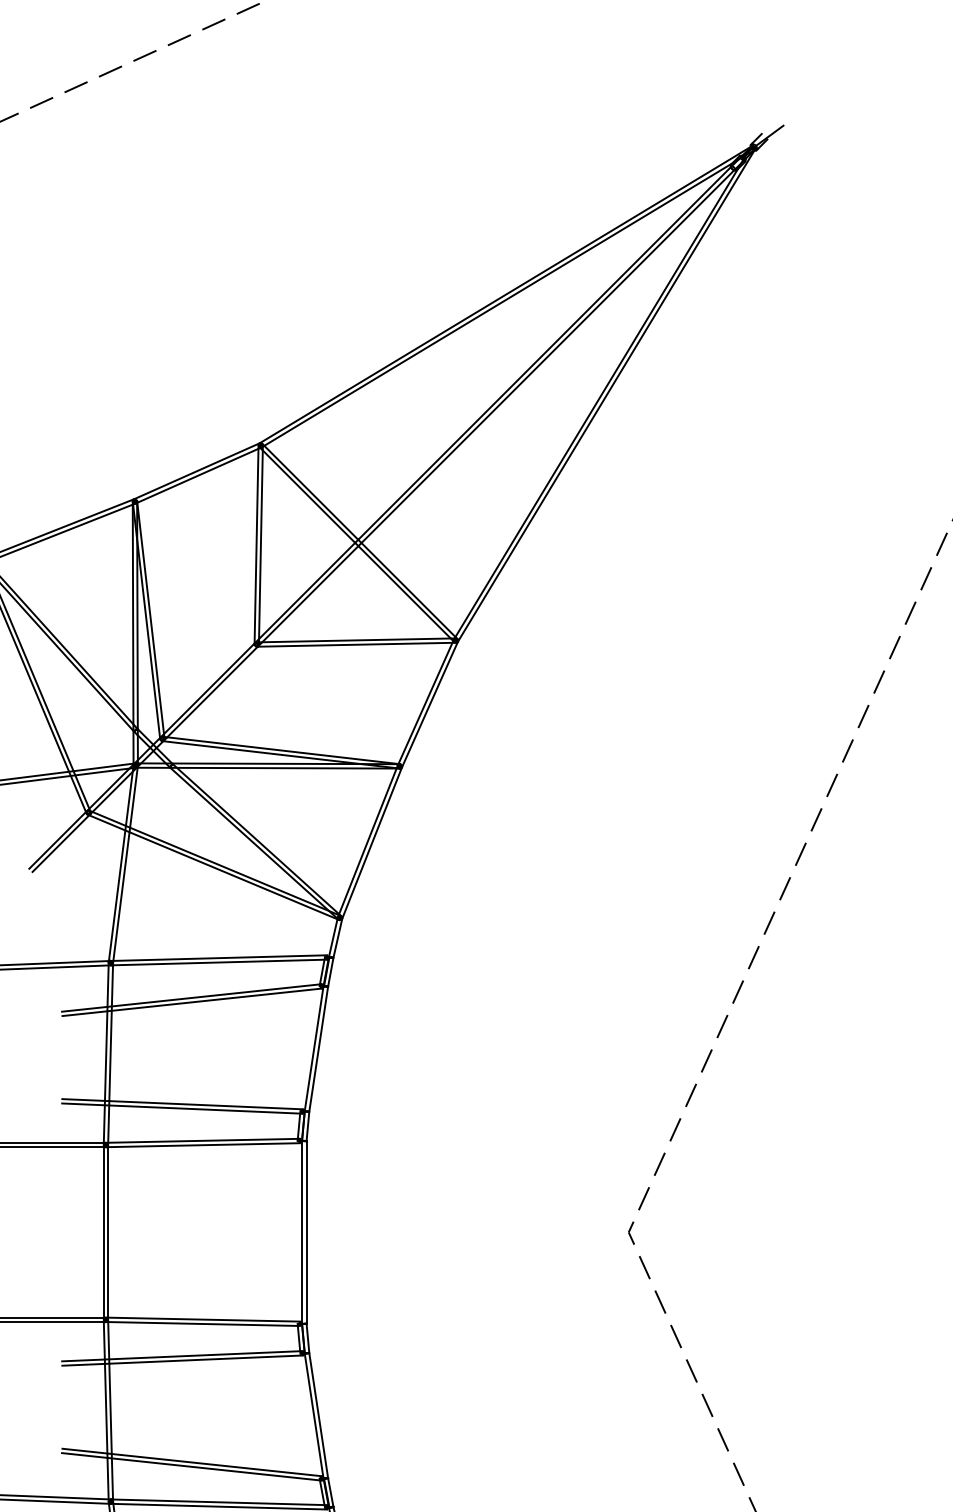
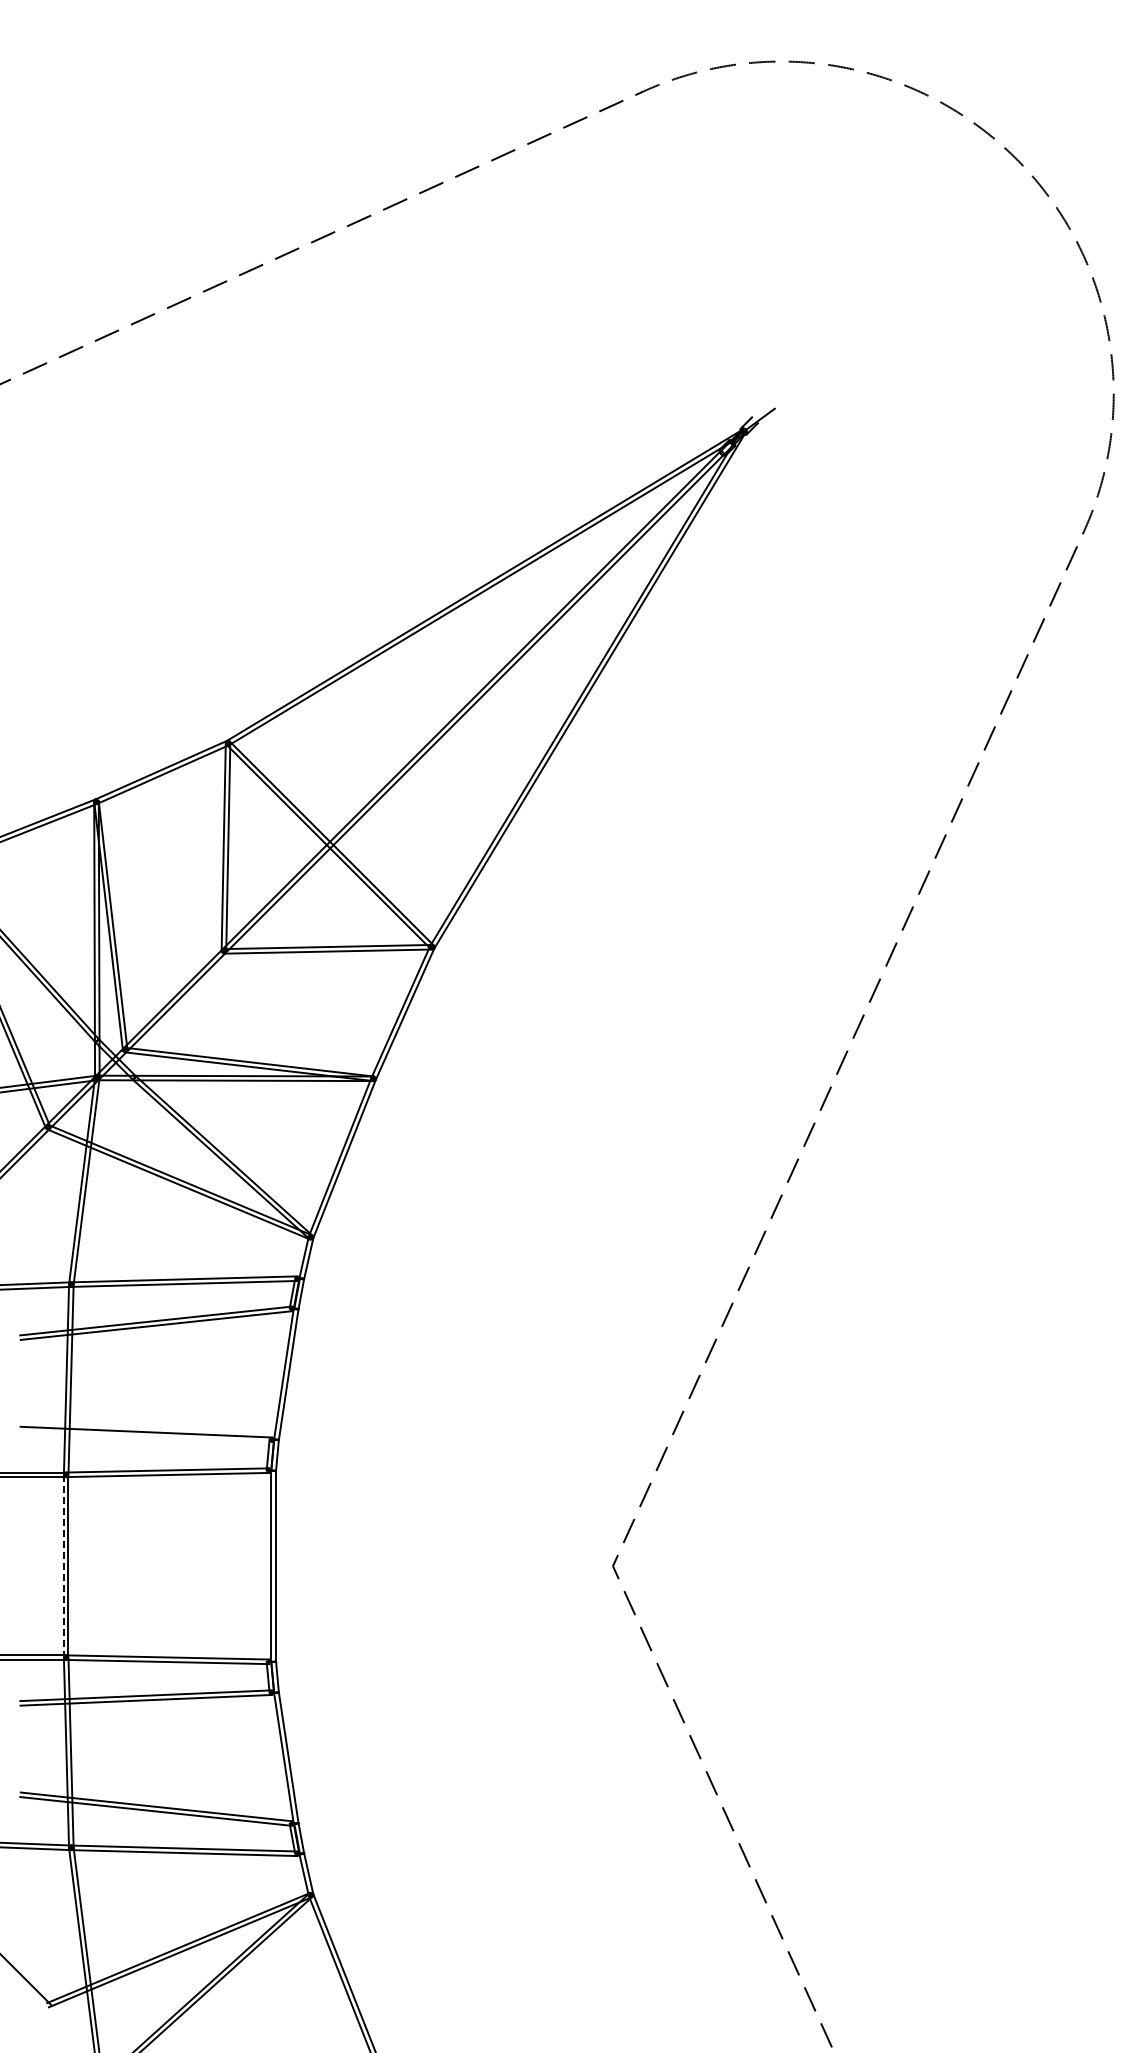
line: (181, 1108) -> (145, 1436), removed
line: (103, 1231) -> (63, 1565), solid -> dashed

